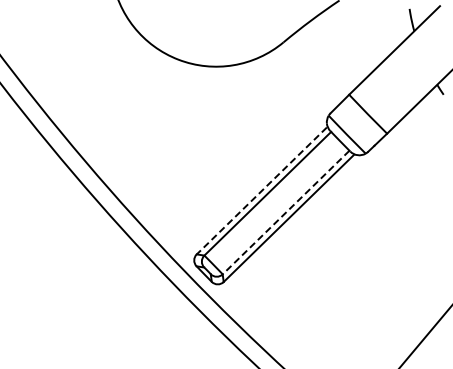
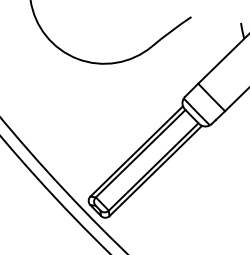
line: (261, 190) -> (136, 151), dashed -> solid
line: (286, 212) -> (153, 166), dashed -> solid

